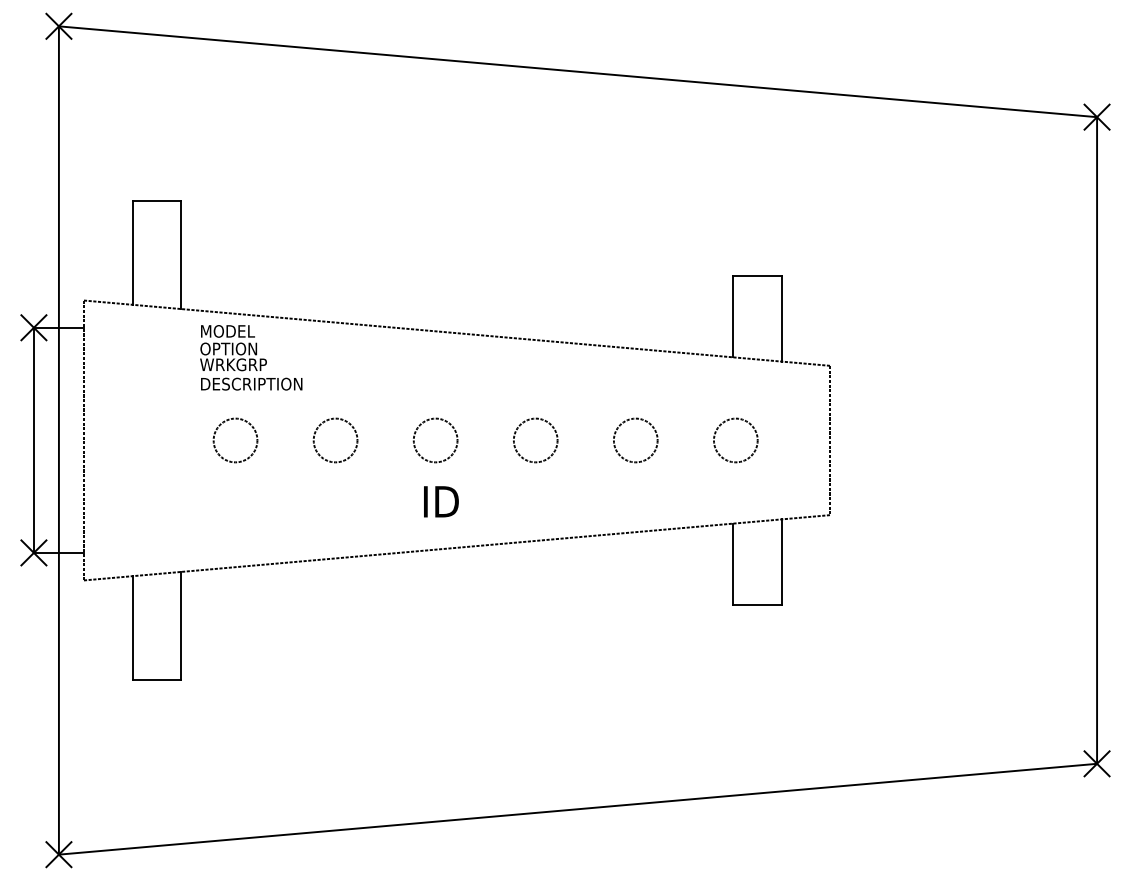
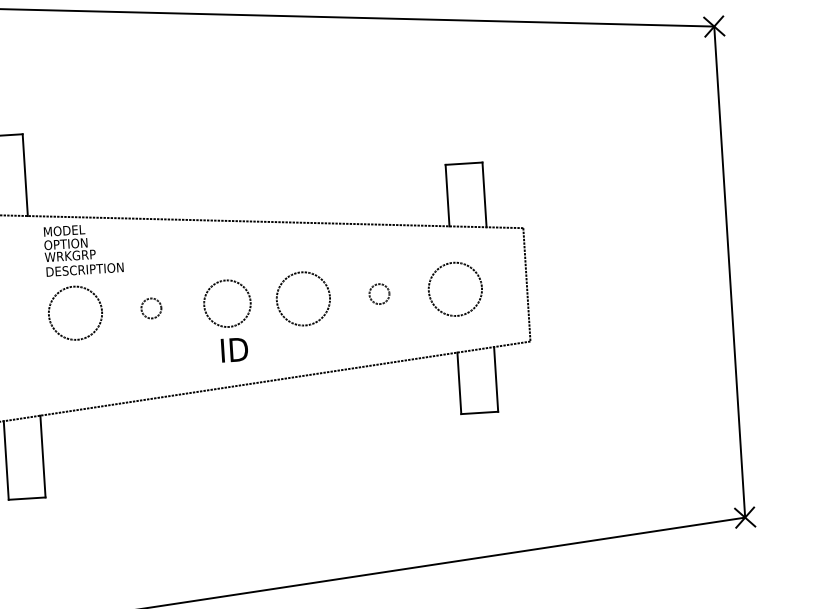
circle: (235, 440) -> (75, 313), size x1.6
circle: (335, 440) -> (151, 308), size x0.6
circle: (435, 440) -> (227, 303), size x1.4
circle: (535, 440) -> (303, 298), size x1.6
circle: (635, 440) -> (379, 294), size x0.6
circle: (735, 440) -> (455, 289), size x1.6

